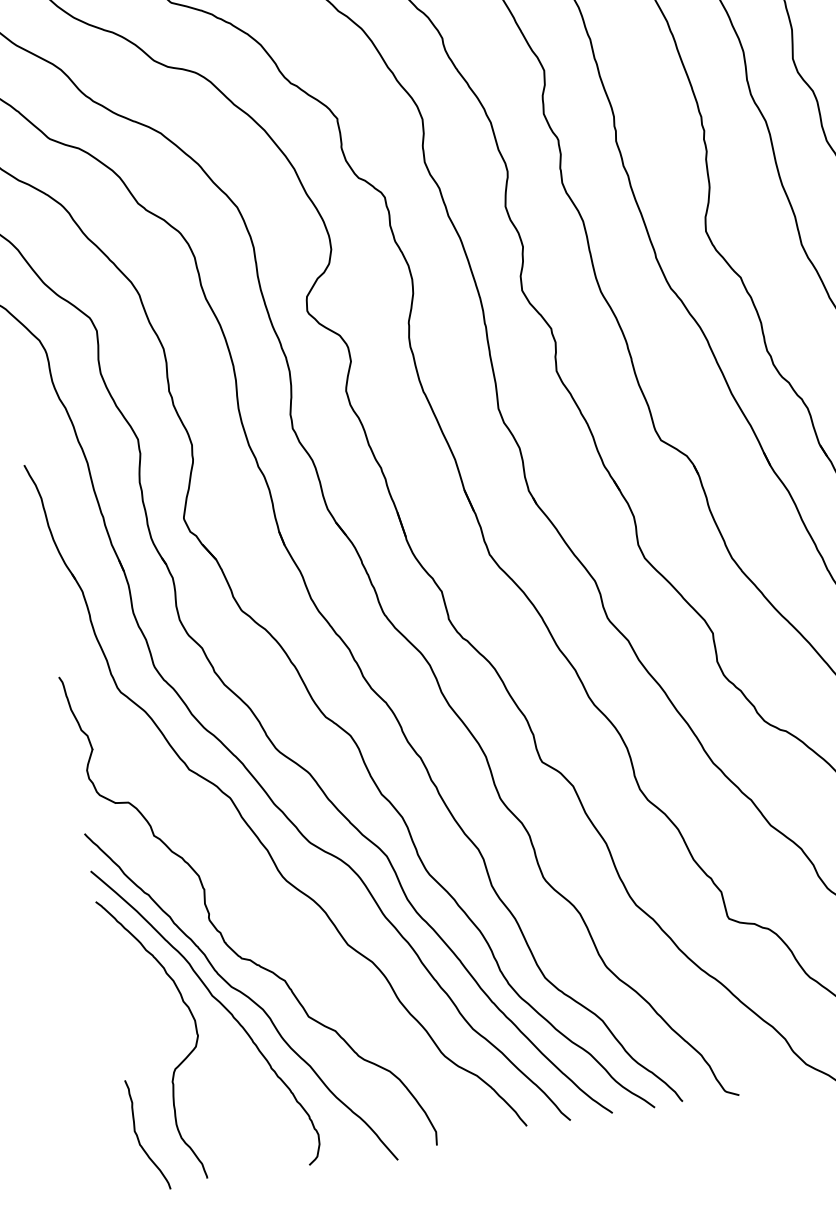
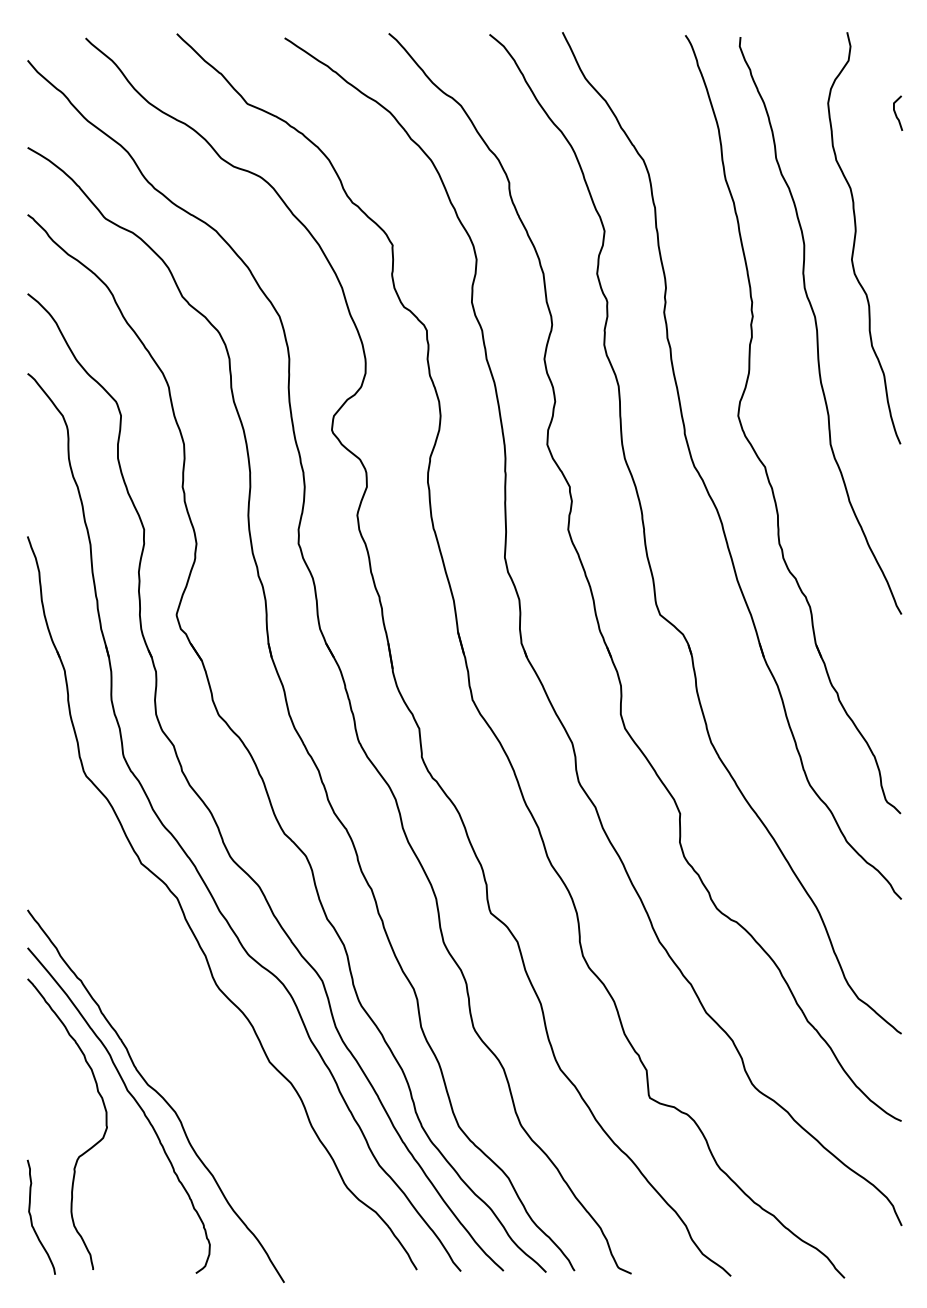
curve: (221, 932) -> (146, 1029), removed

